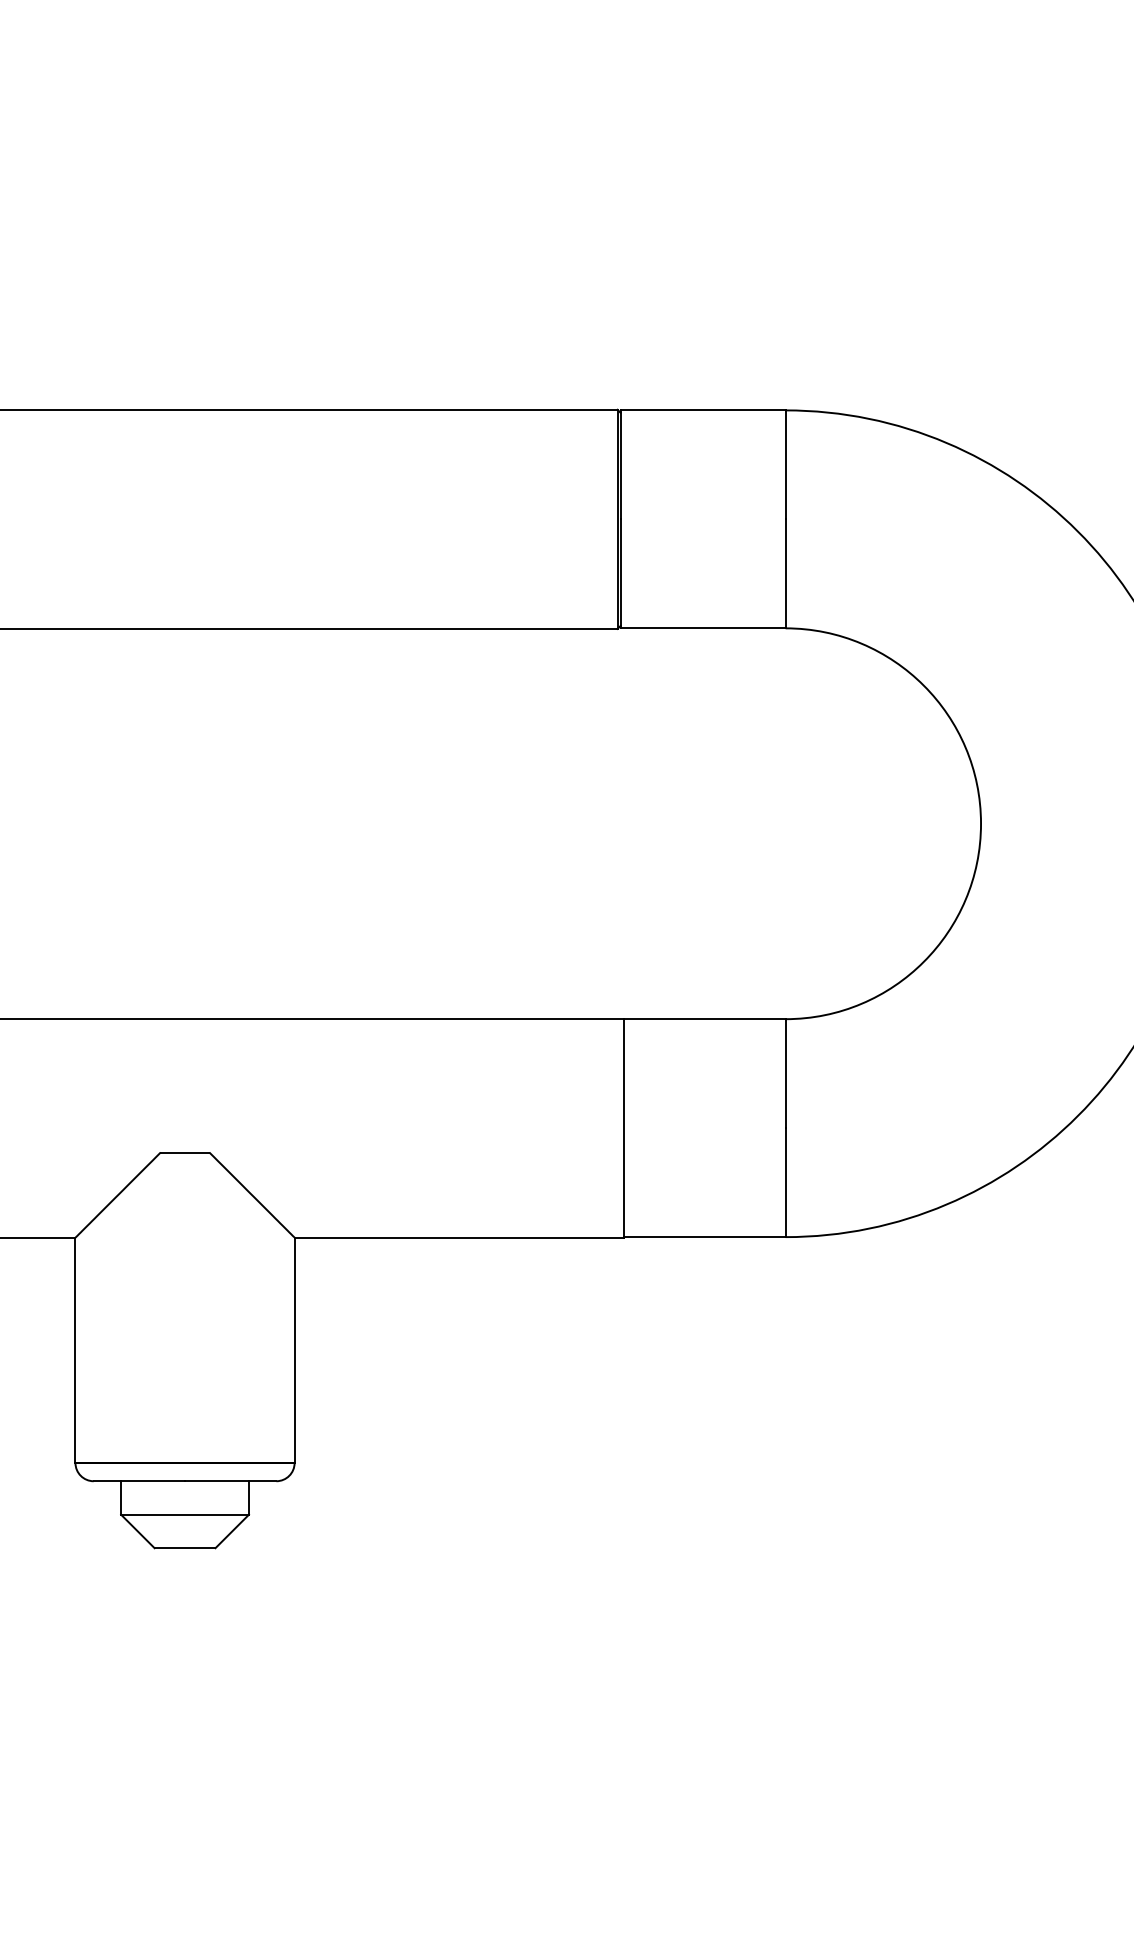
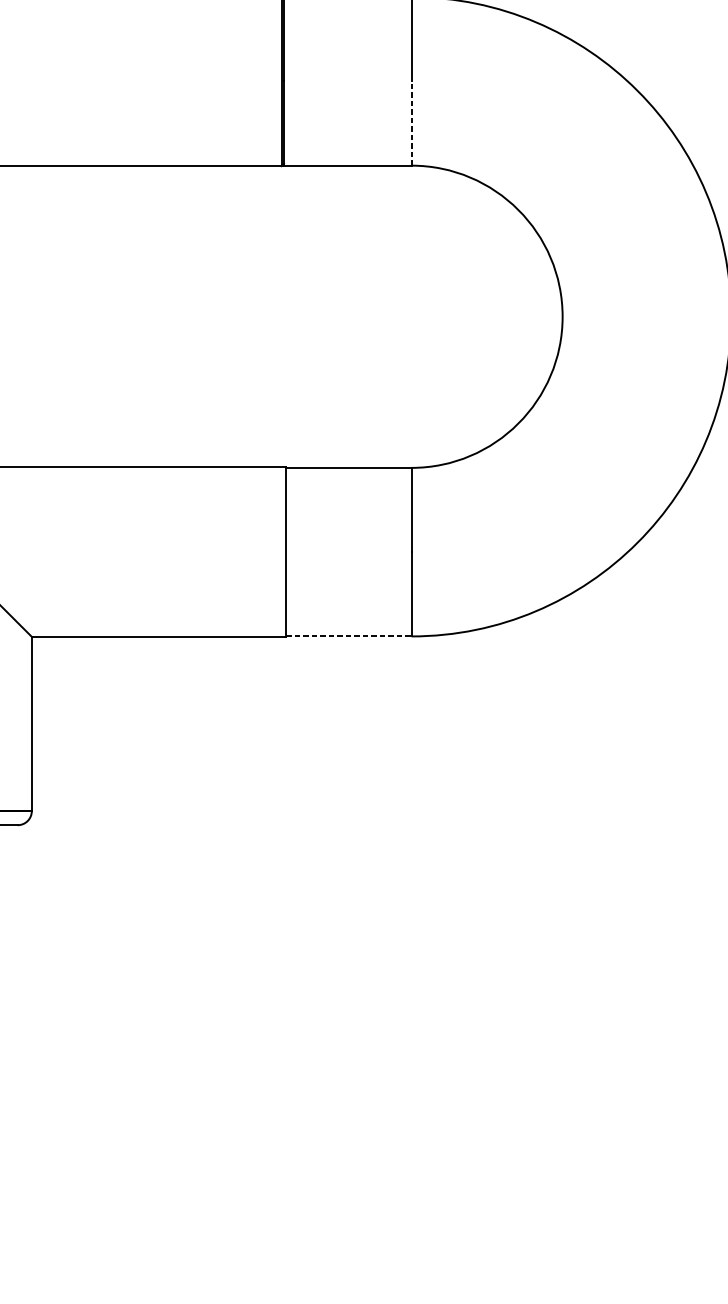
line: (785, 573) -> (411, 123), solid -> dashed
line: (704, 1237) -> (348, 636), solid -> dashed

